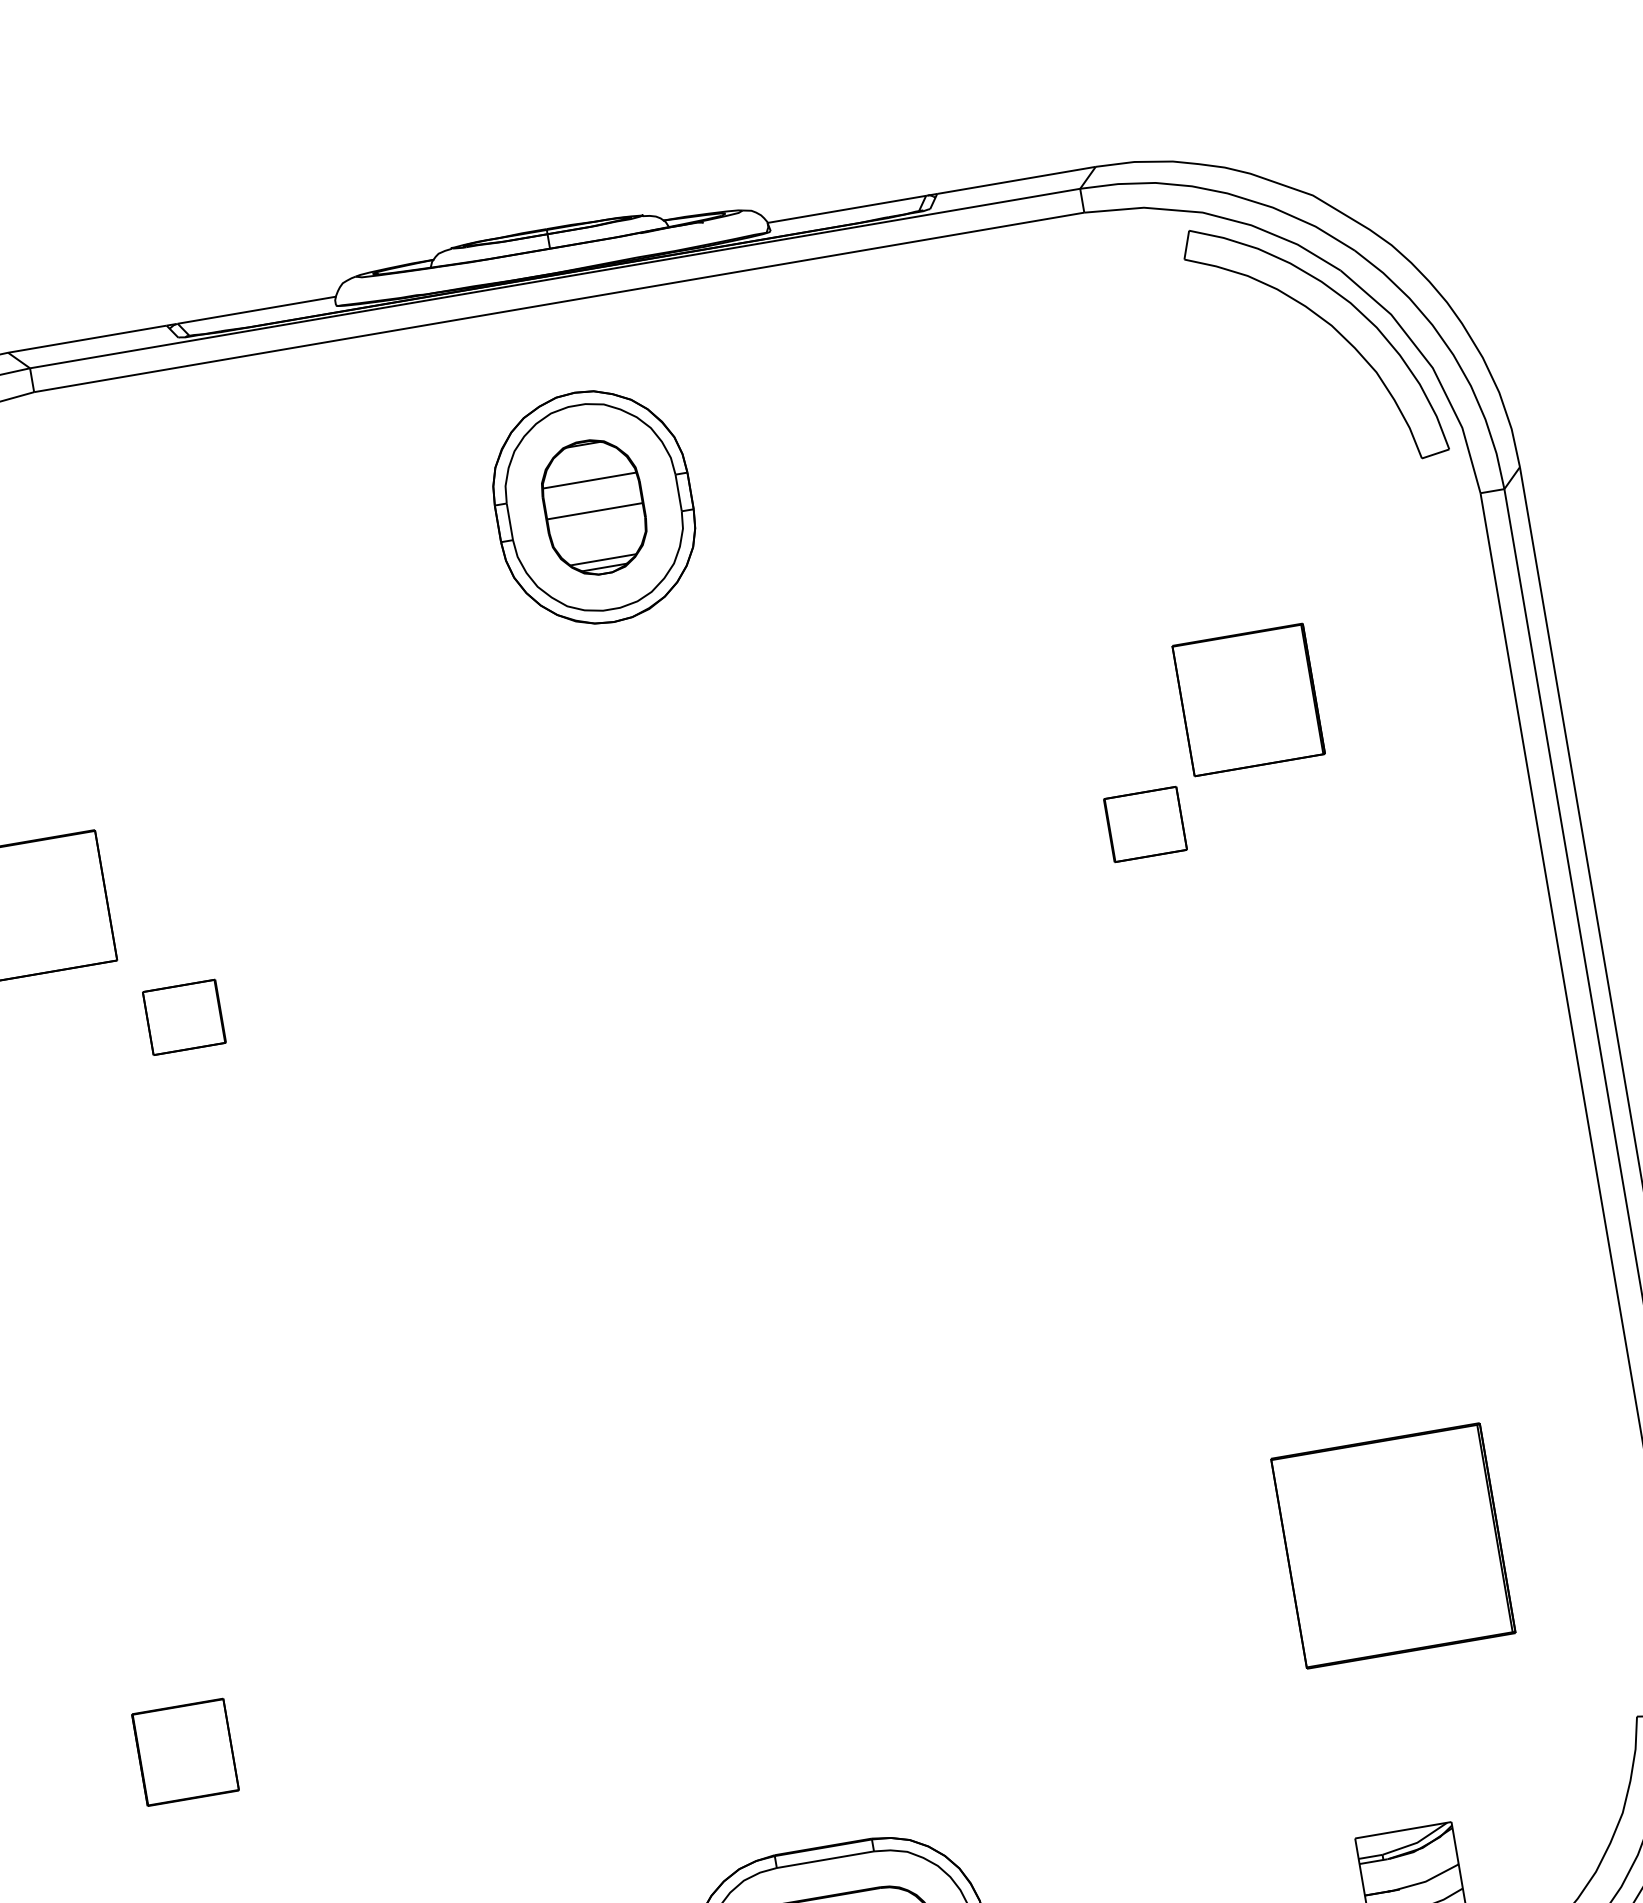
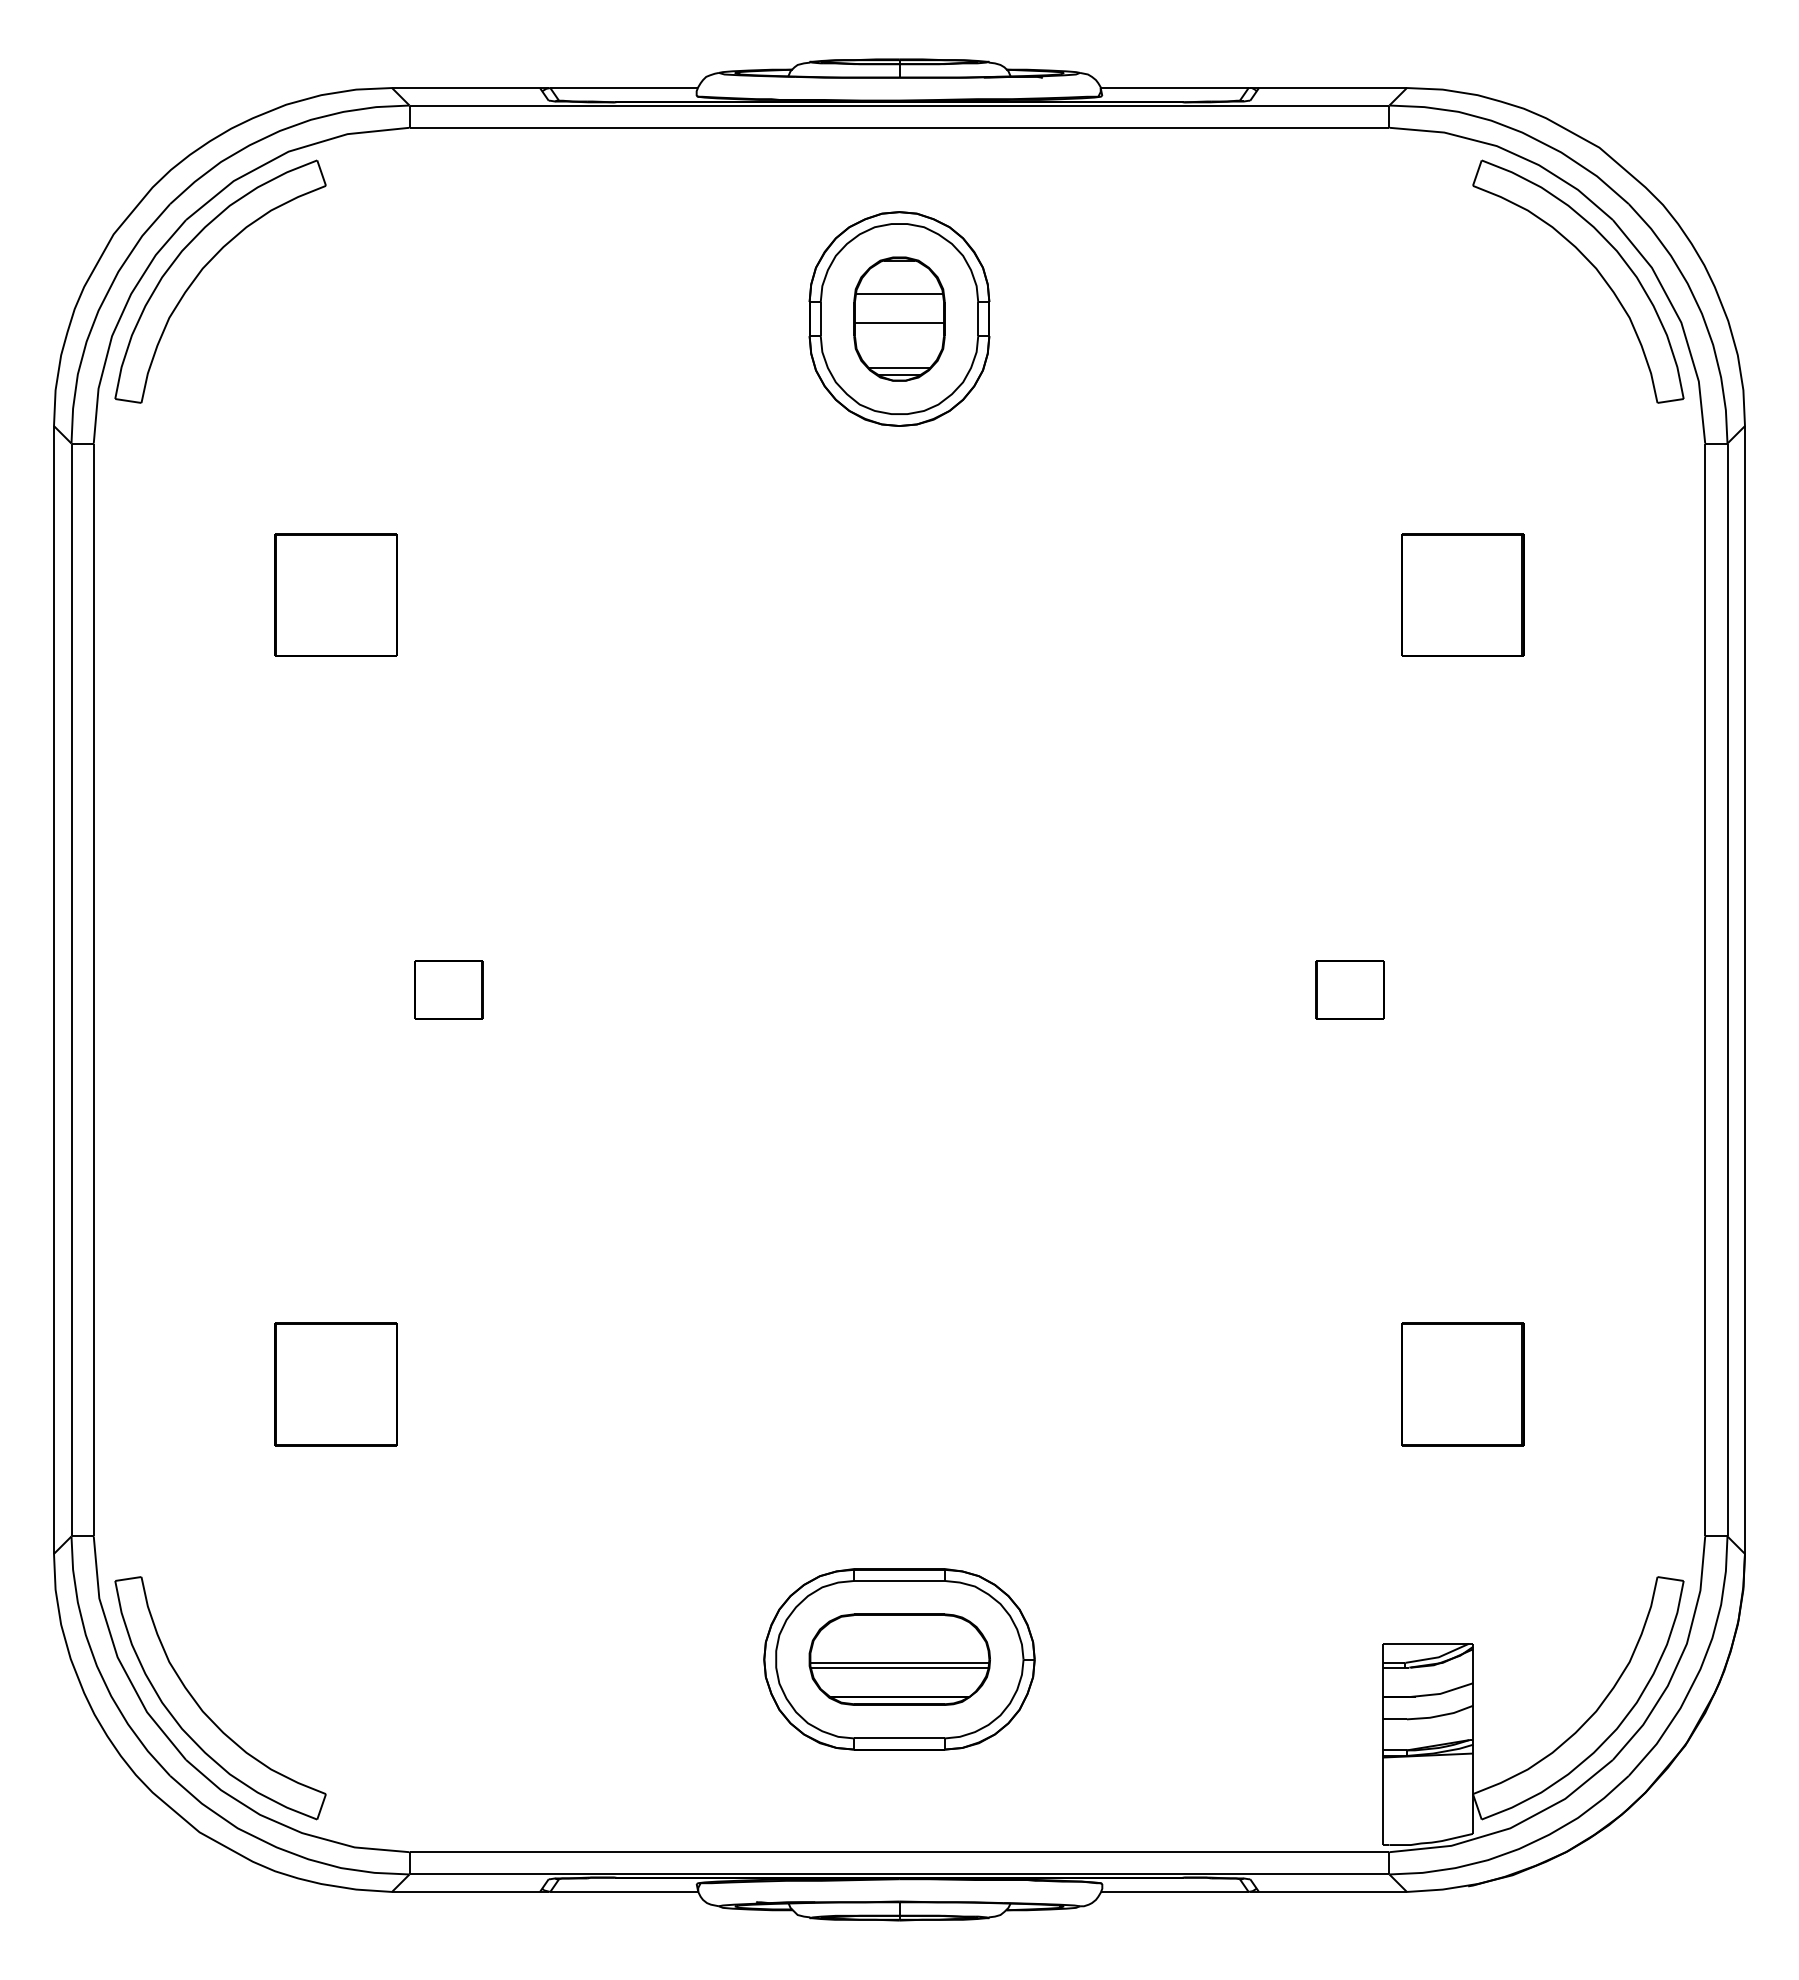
part: (1144, 824) -> (1349, 989), moved
part: (183, 1016) -> (448, 989), moved
part: (1392, 1546) -> (1462, 1384), size x0.62
part: (185, 1752) -> (335, 1384), size x1.43

